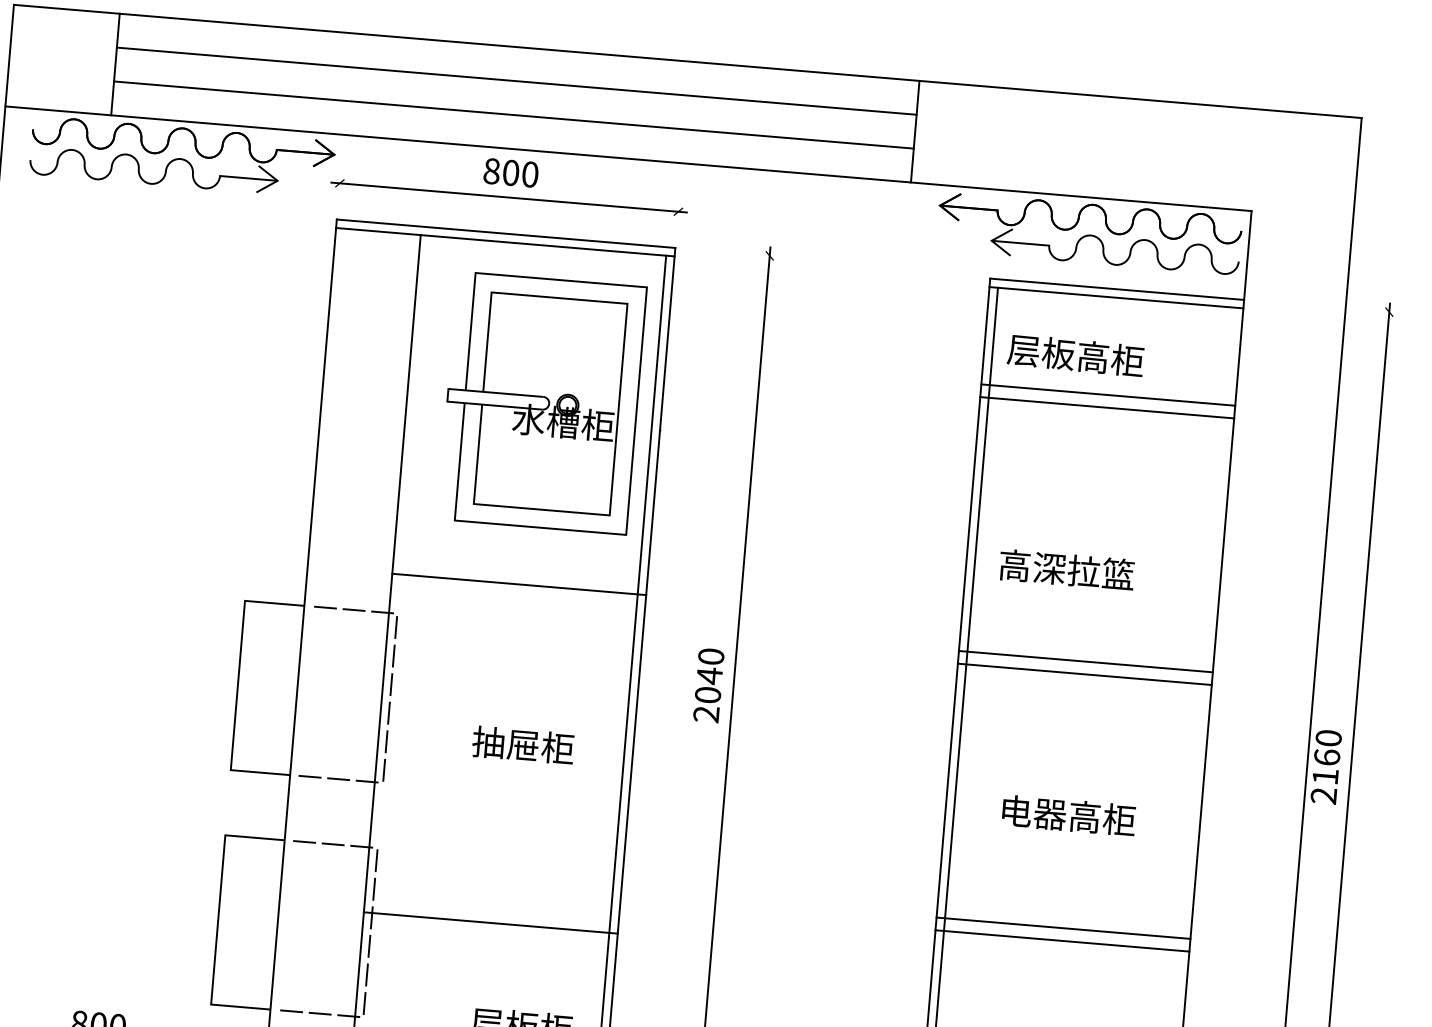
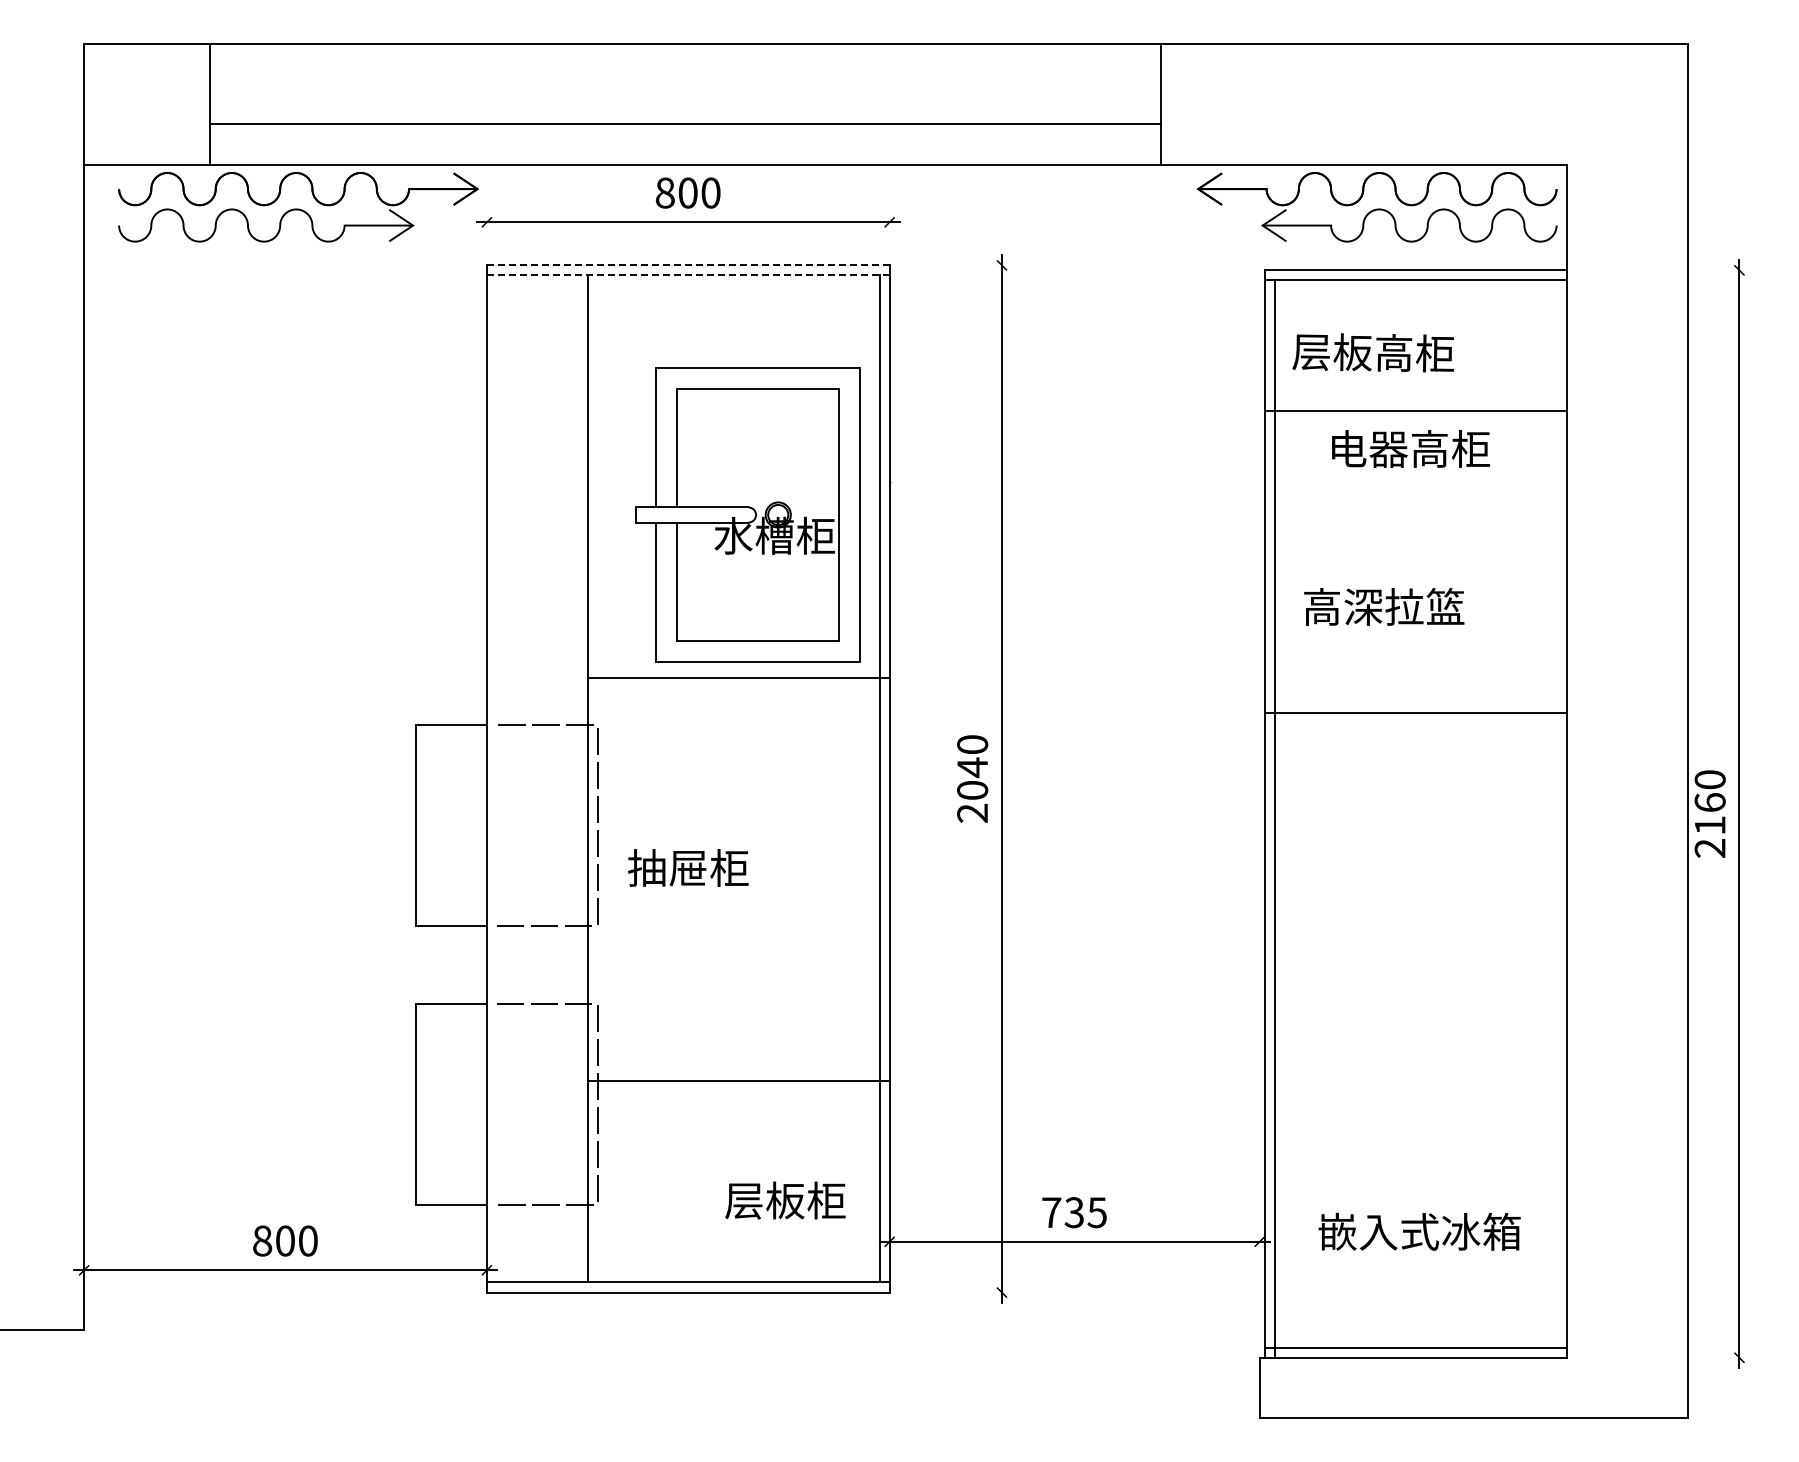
line: (516, 81) -> (685, 84), removed
line: (506, 233) -> (688, 265), solid -> dashed
line: (505, 242) -> (688, 275), solid -> dashed
line: (1108, 395) -> (1415, 396), removed
part: (542, 402) -> (747, 514), moved
line: (1084, 674) -> (1415, 728), removed
text: (523, 744) -> (688, 867), moved
text: (1068, 815) -> (1410, 448), moved
line: (1063, 928) -> (1415, 1030), removed
line: (1062, 940) -> (1415, 1045), removed

